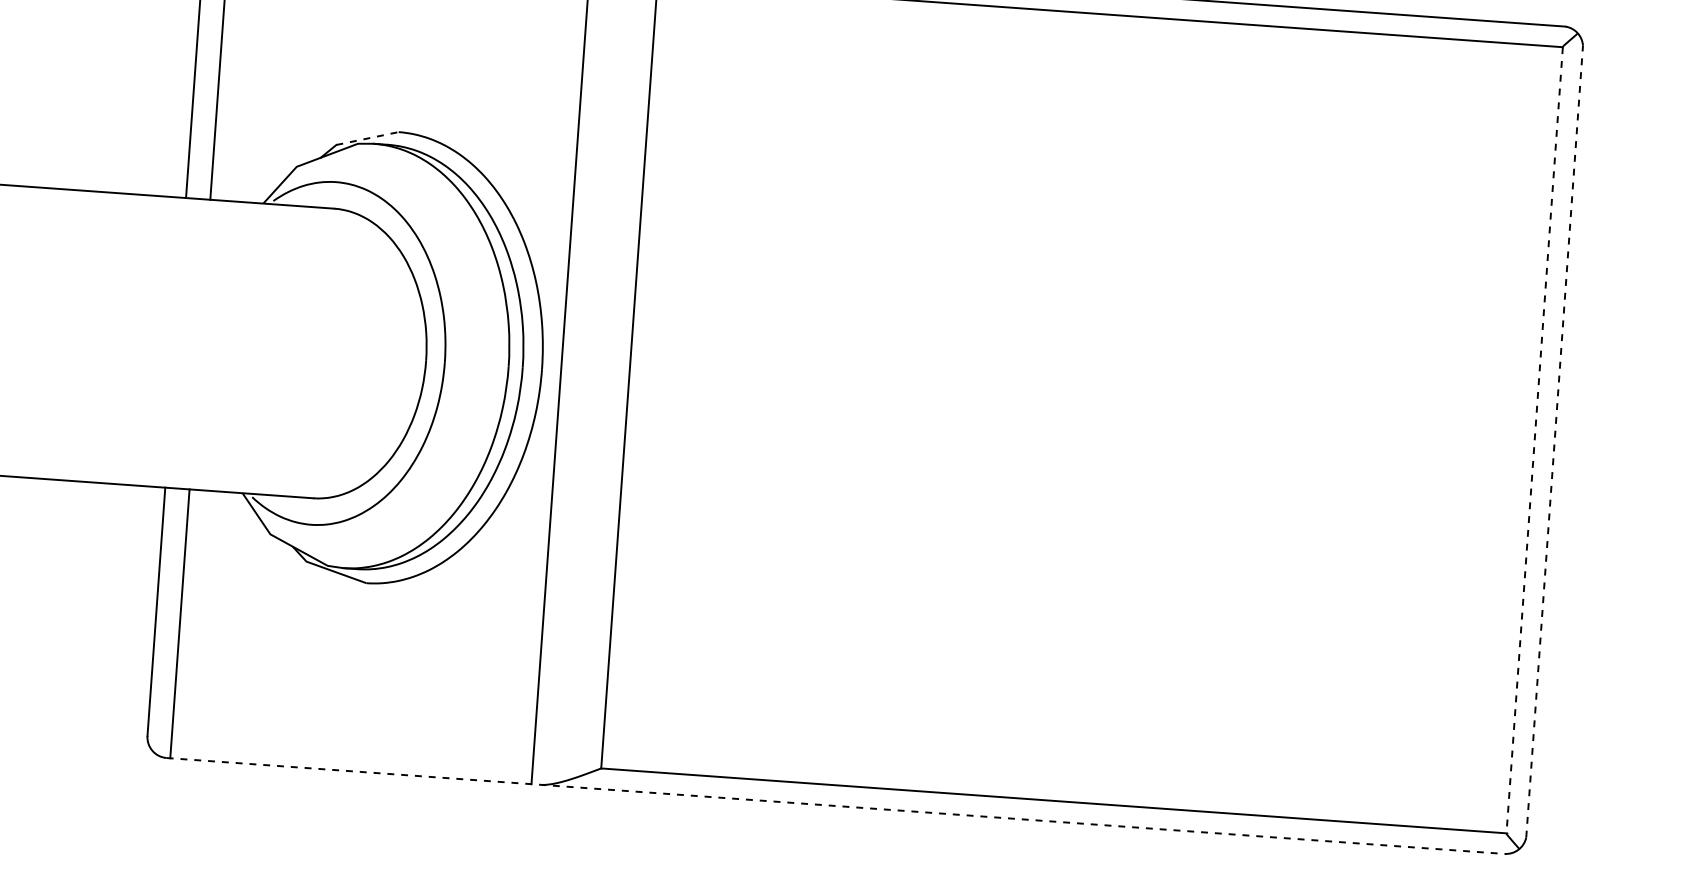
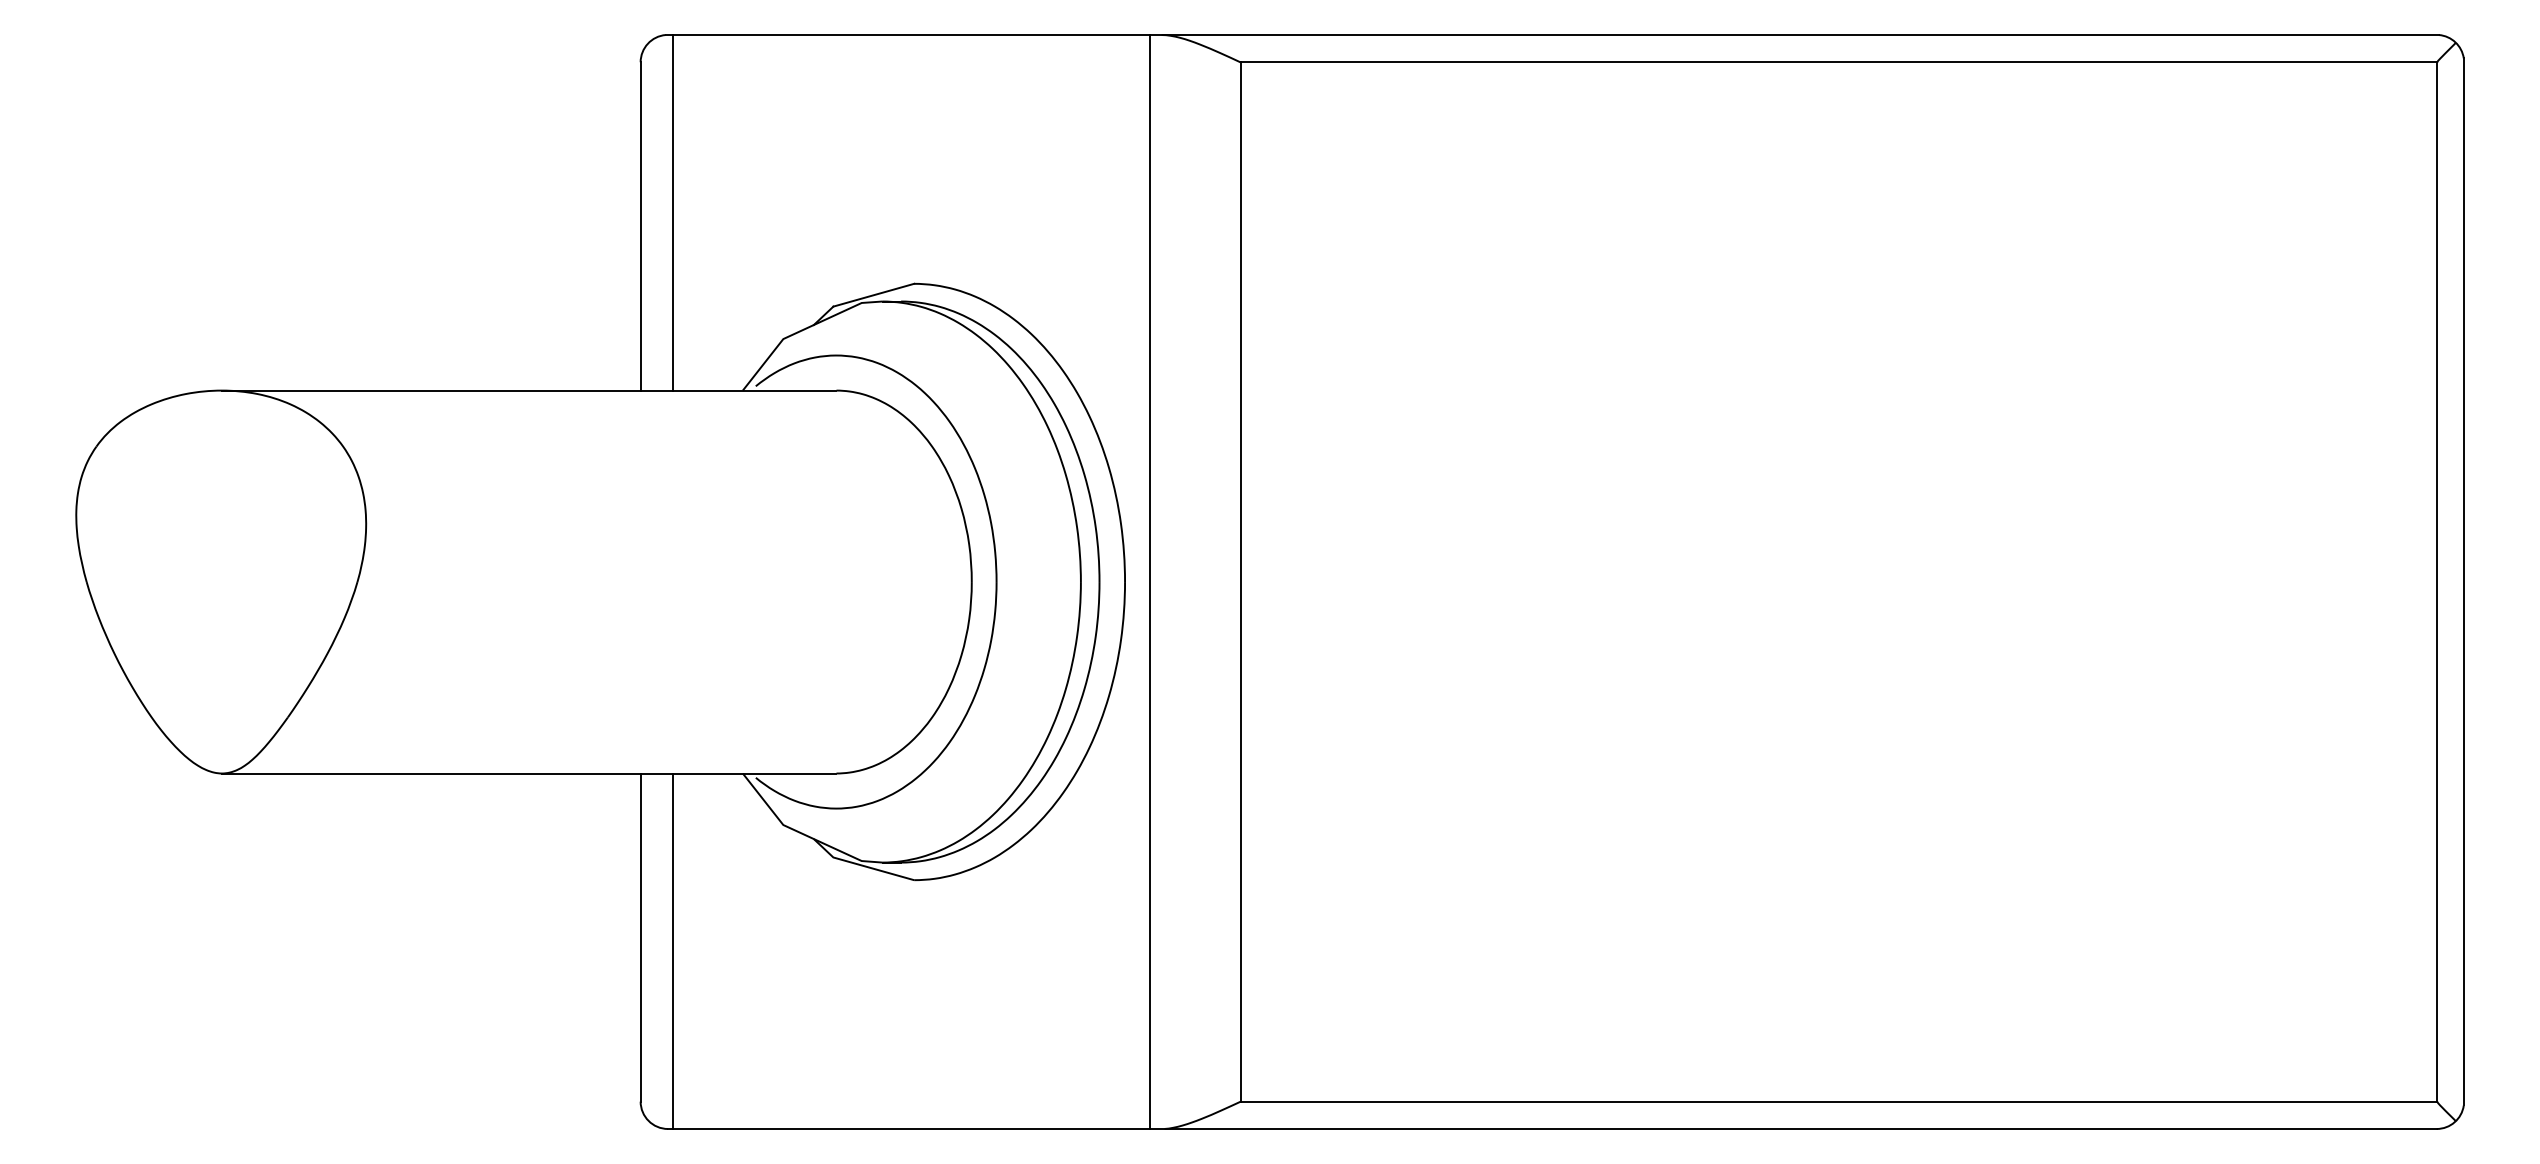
line: (367, 138) -> (873, 295), dashed -> solid
line: (1534, 440) -> (2437, 582), dashed -> solid
line: (1554, 441) -> (2463, 581), dashed -> solid
line: (835, 805) -> (1552, 1128), dashed -> solid

